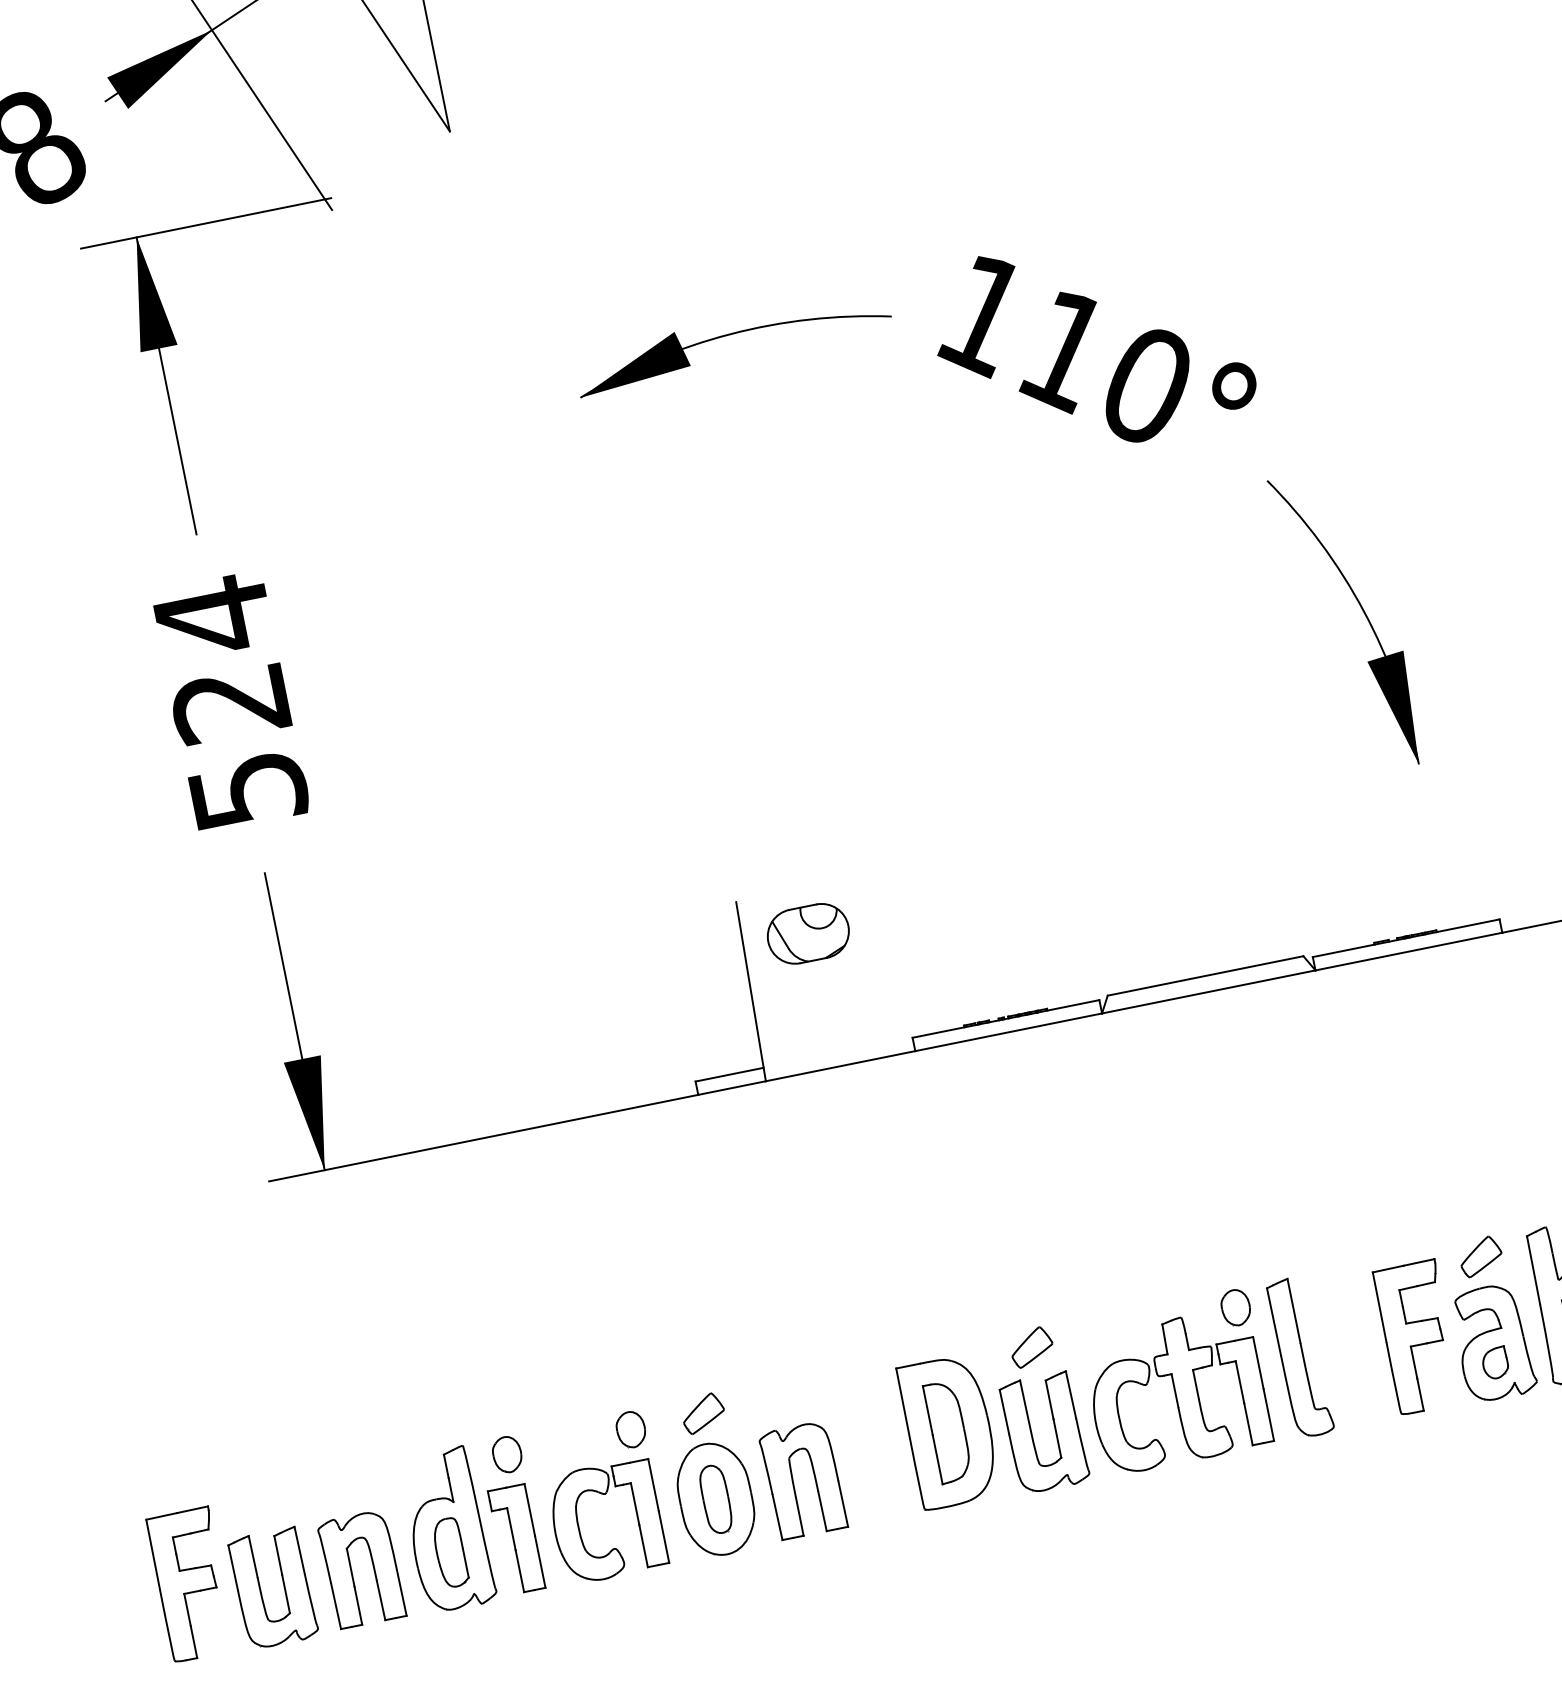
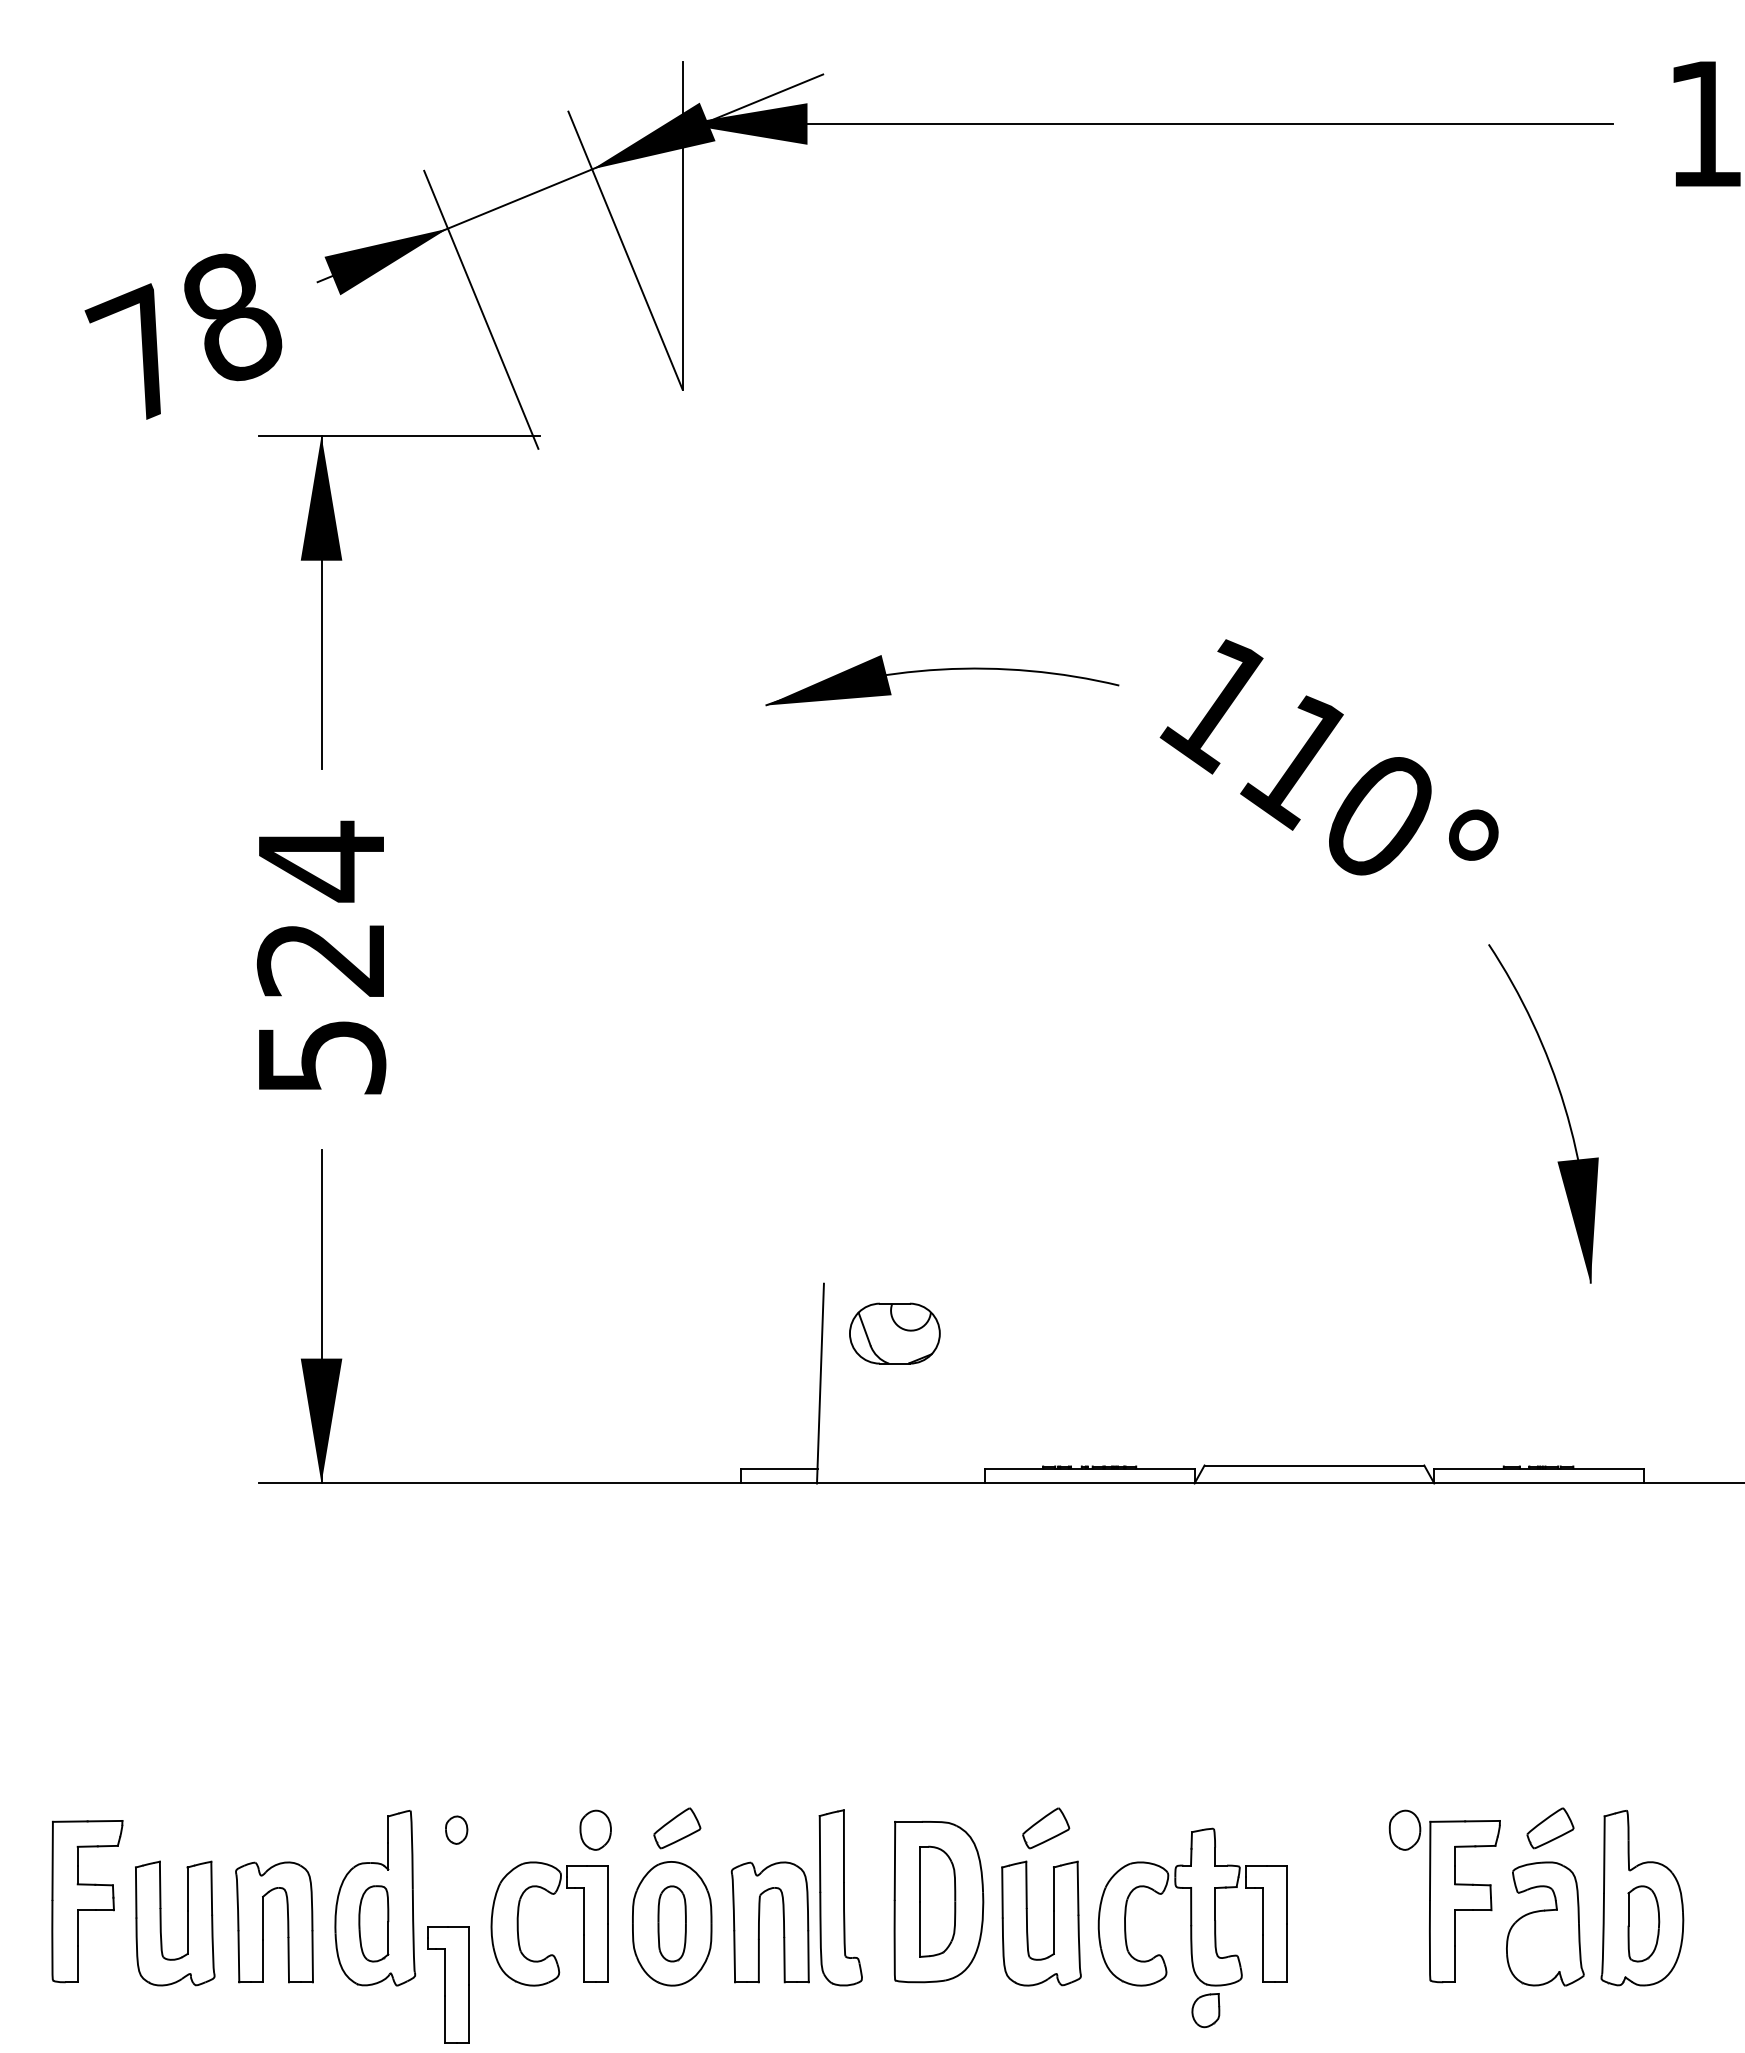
part: (1235, 1307) -> (1404, 1829), moved
part: (1300, 1357) -> (840, 1897), moved
part: (1494, 1363) -> (1205, 2010), moved
part: (507, 1454) -> (456, 1829), size x0.7
part: (516, 1539) -> (448, 1984), moved

